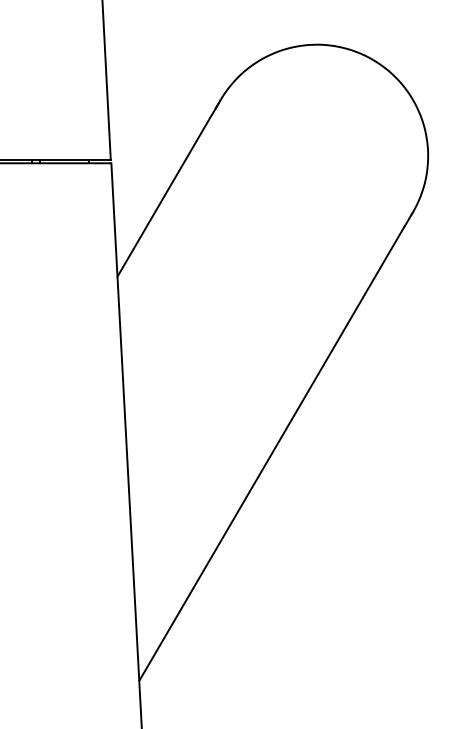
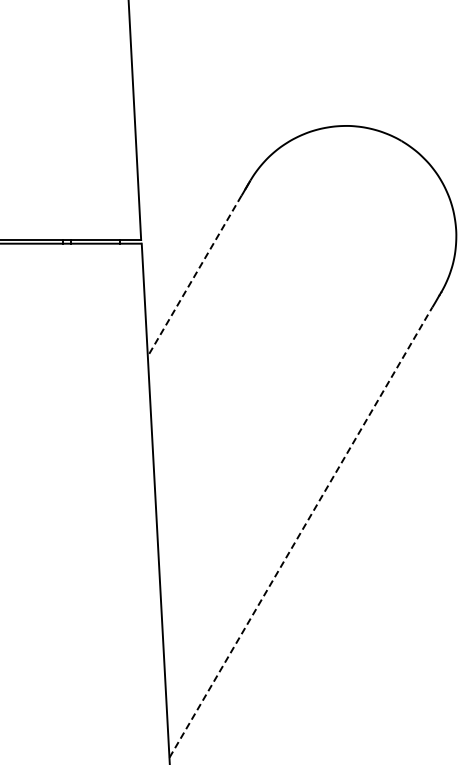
line: (164, 196) -> (194, 276), solid -> dashed
line: (271, 454) -> (300, 532), solid -> dashed

